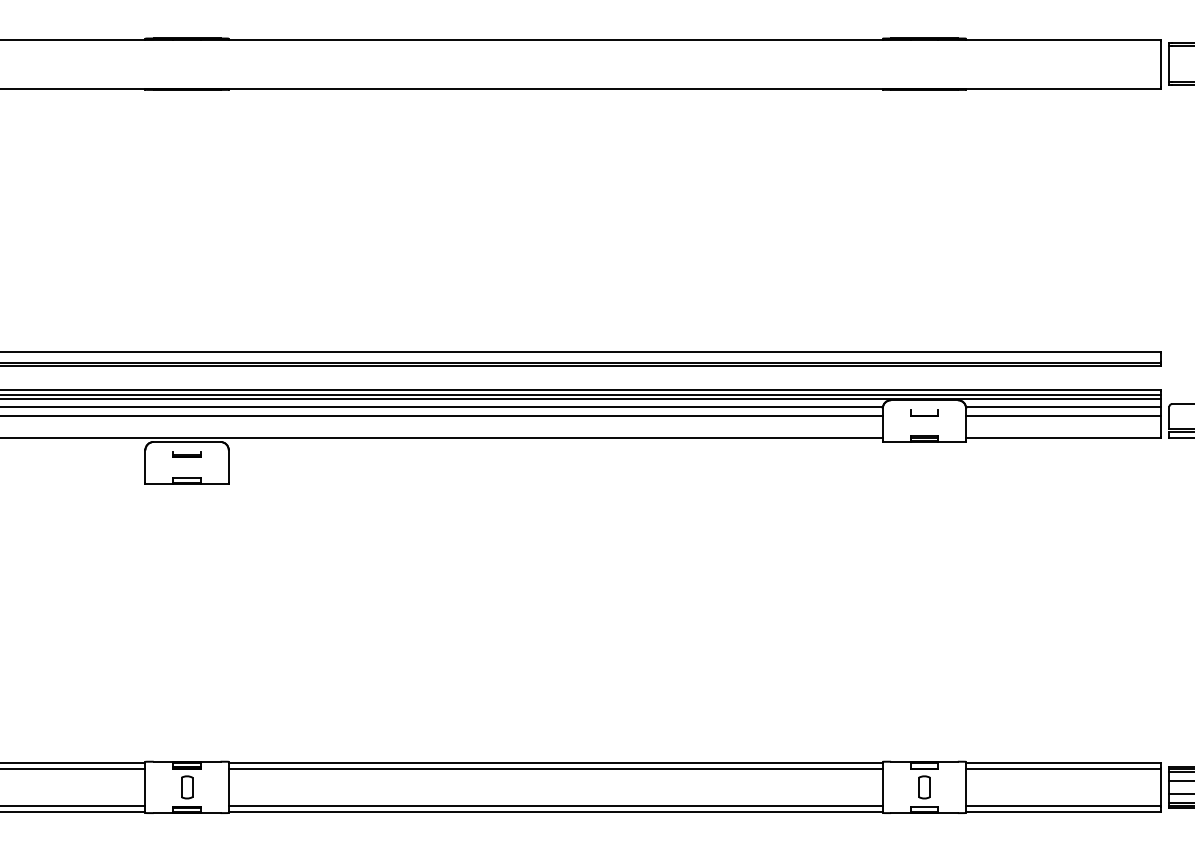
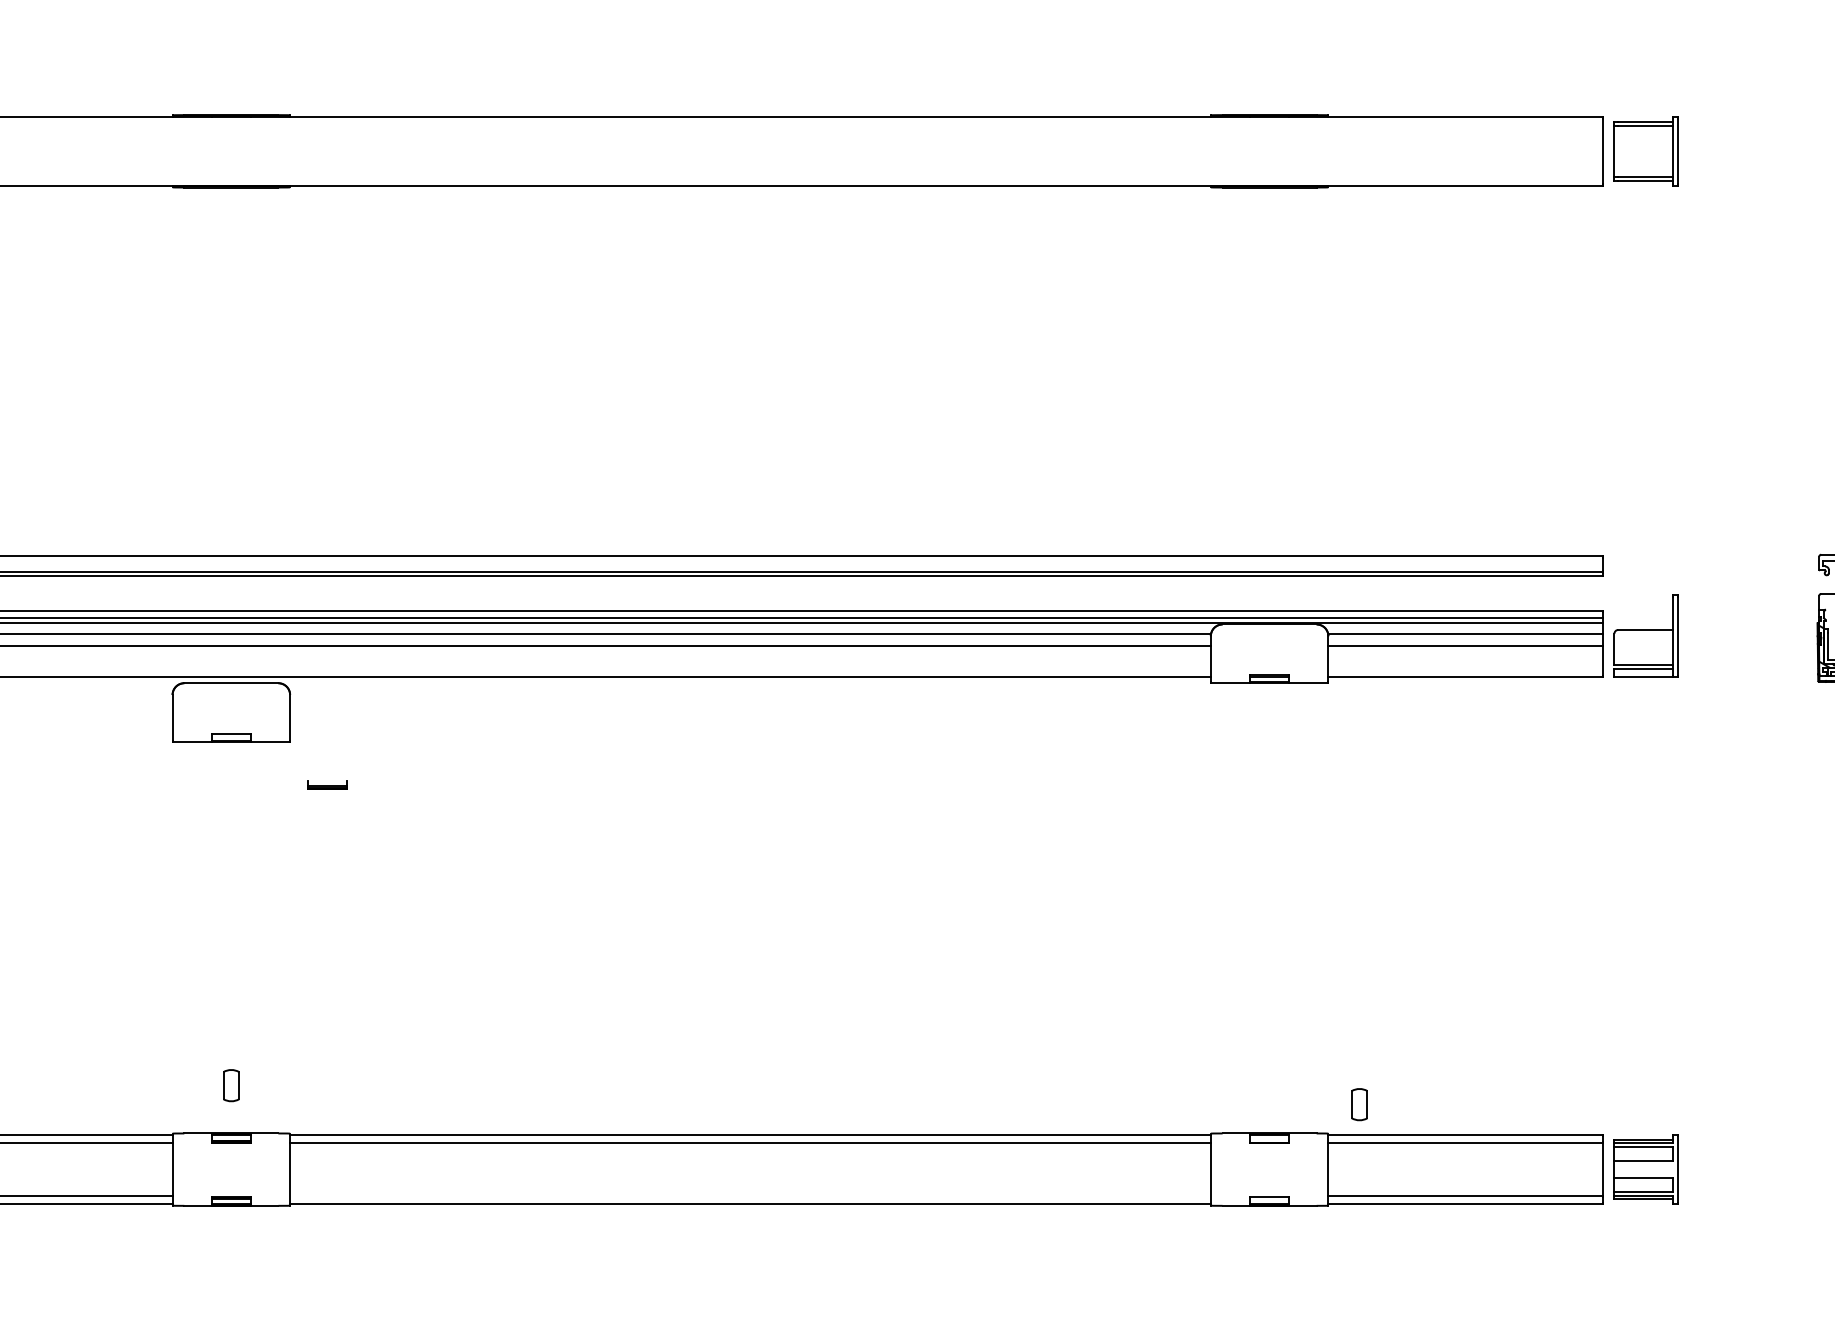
part: (924, 412) -> (1269, 641), removed
part: (187, 454) -> (327, 784), moved
part: (187, 787) -> (231, 1085), moved
part: (924, 787) -> (1359, 1104), moved
line: (555, 806) -> (750, 1196), removed

